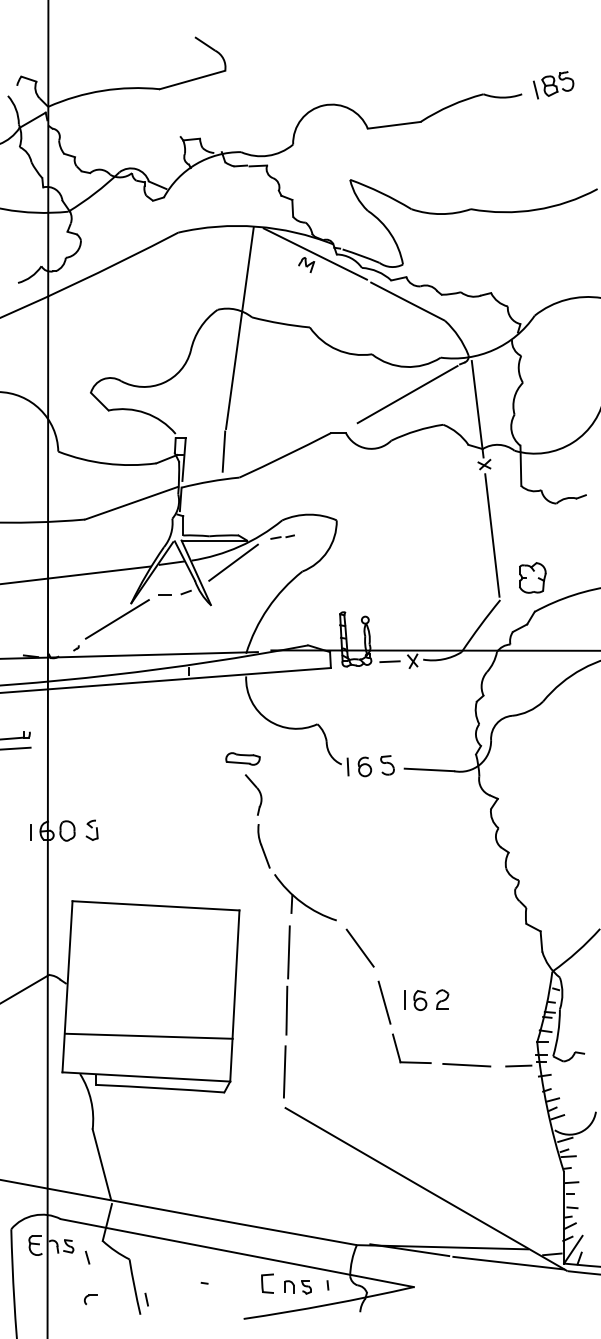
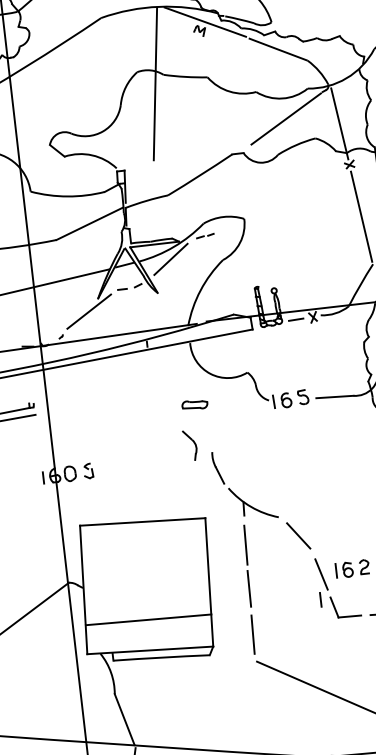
line: (223, 451) -> (153, 177), removed
part: (253, 794) -> (190, 445), moved
line: (379, 1035) -> (320, 599), added

